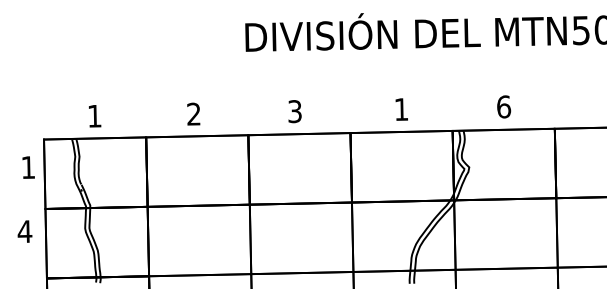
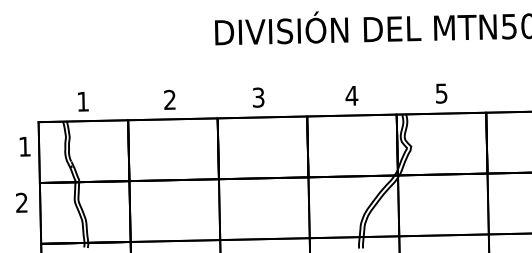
text: (504, 106) -> (442, 93), 6 -> 5
text: (401, 109) -> (351, 95), 1 -> 4
text: (24, 231) -> (21, 202), 4 -> 2

